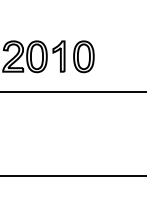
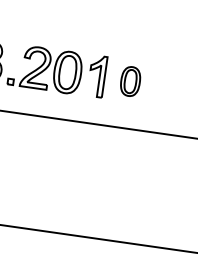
part: (83, 56) -> (130, 80), size x0.7

